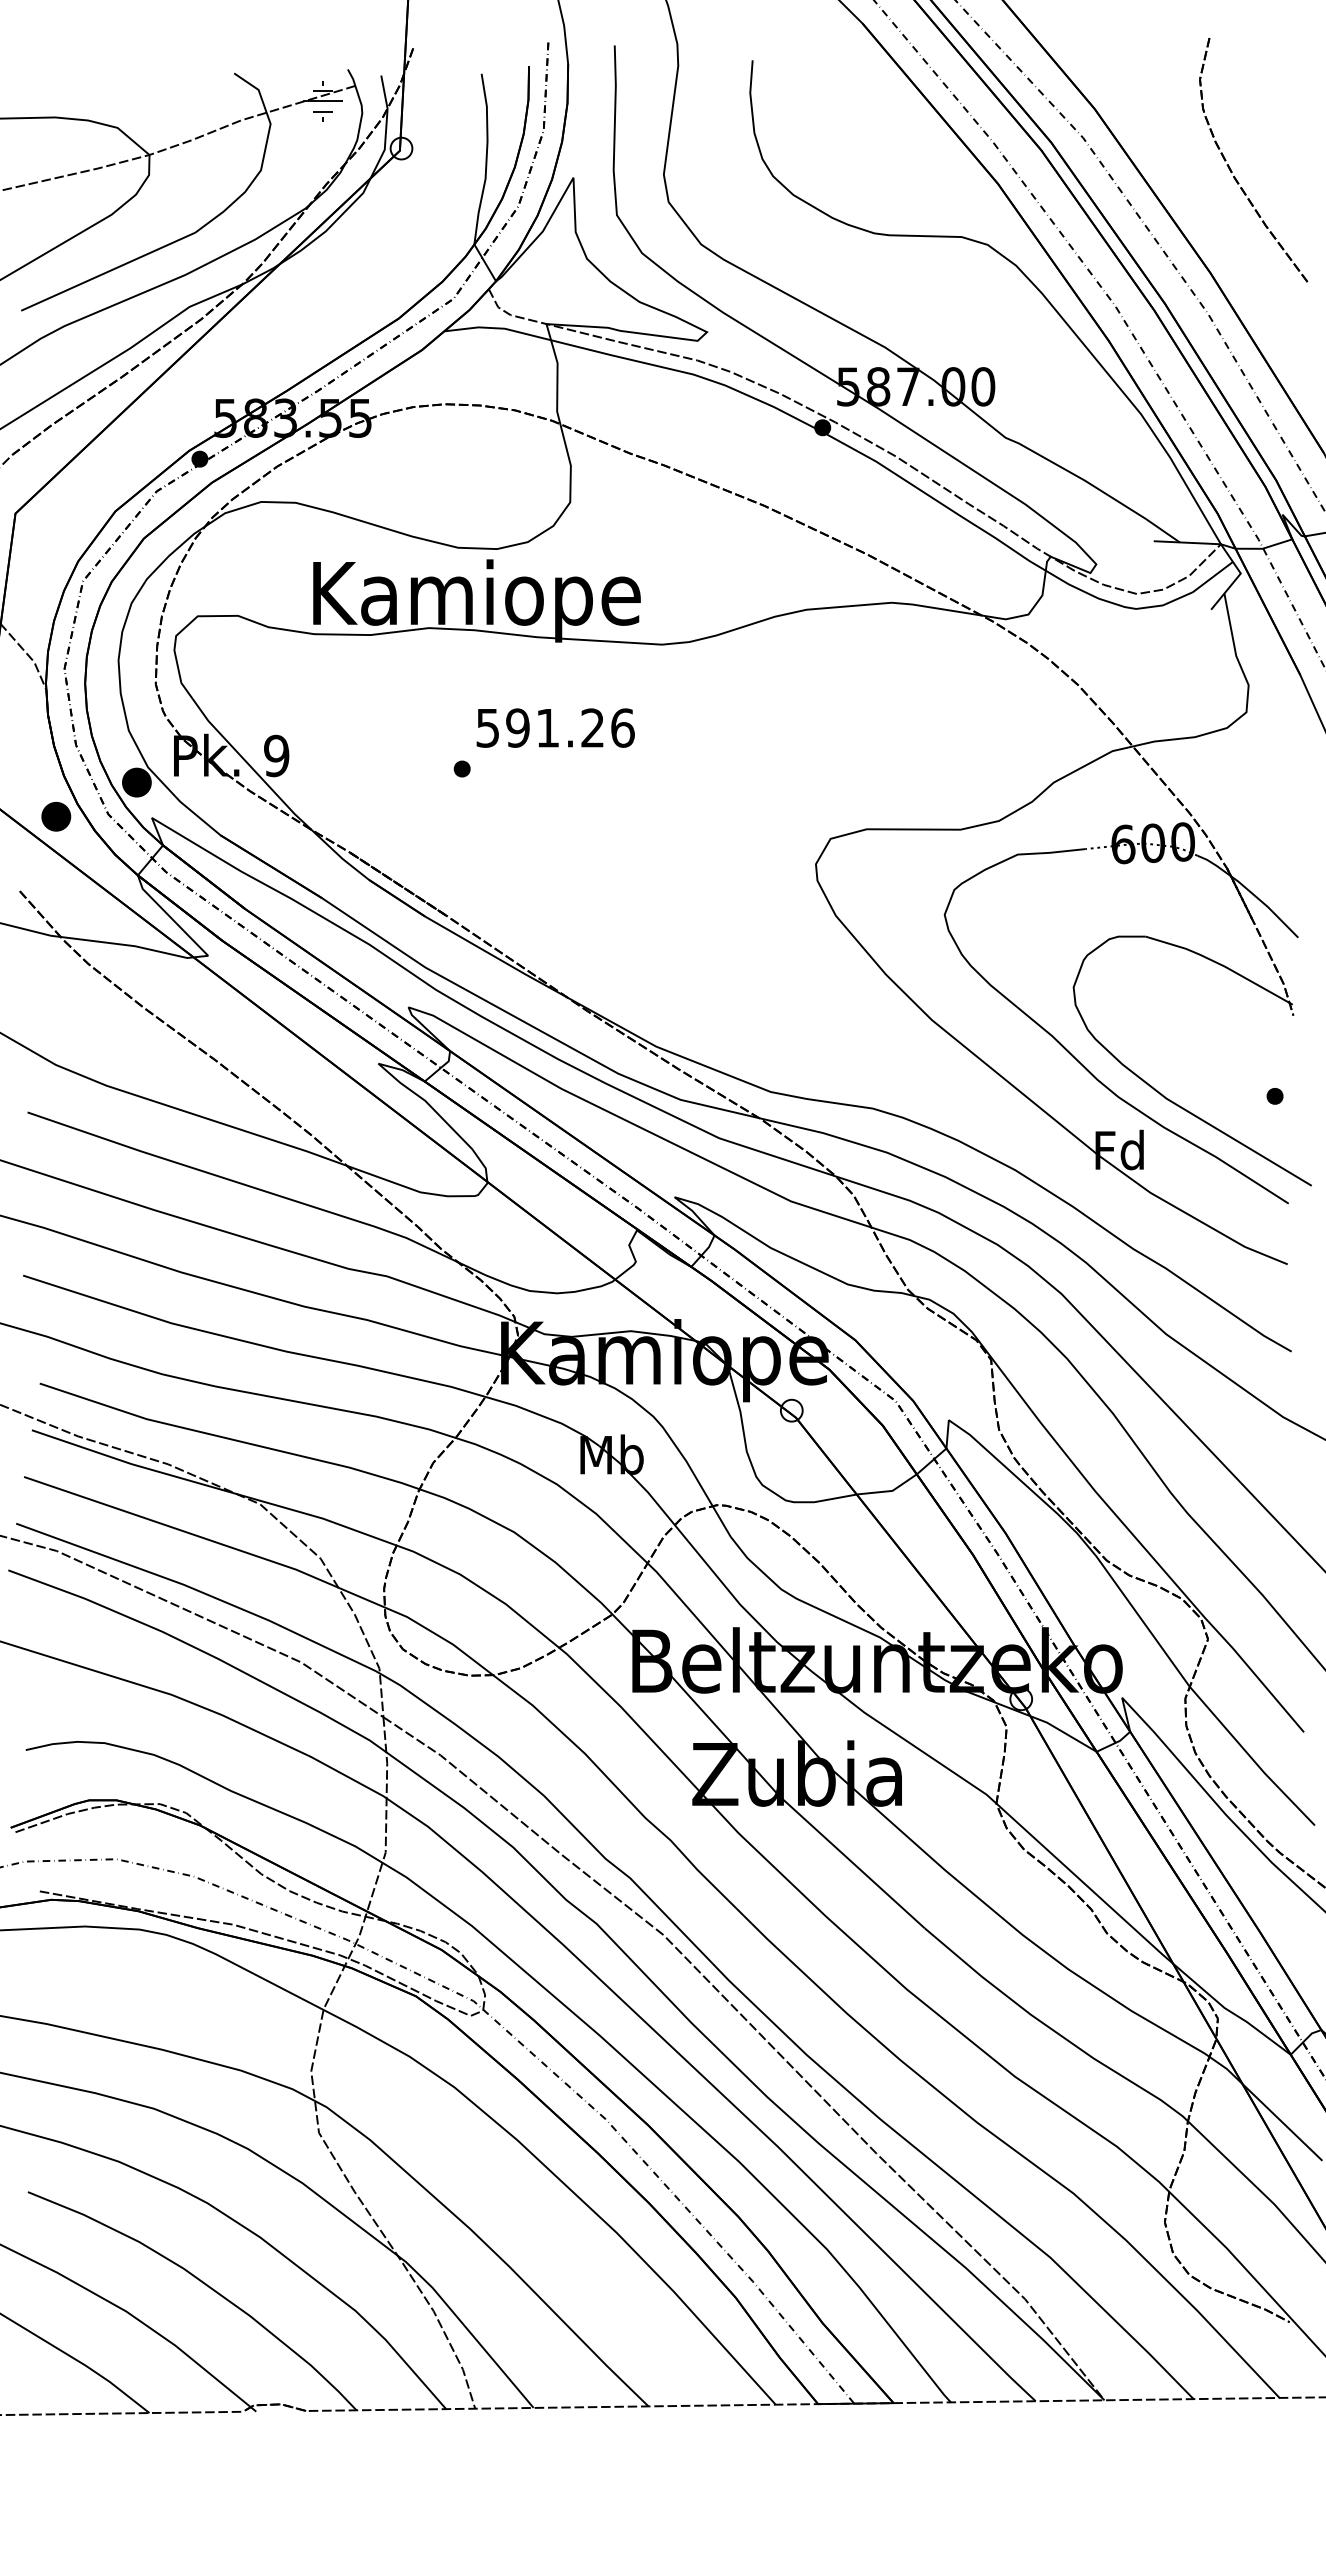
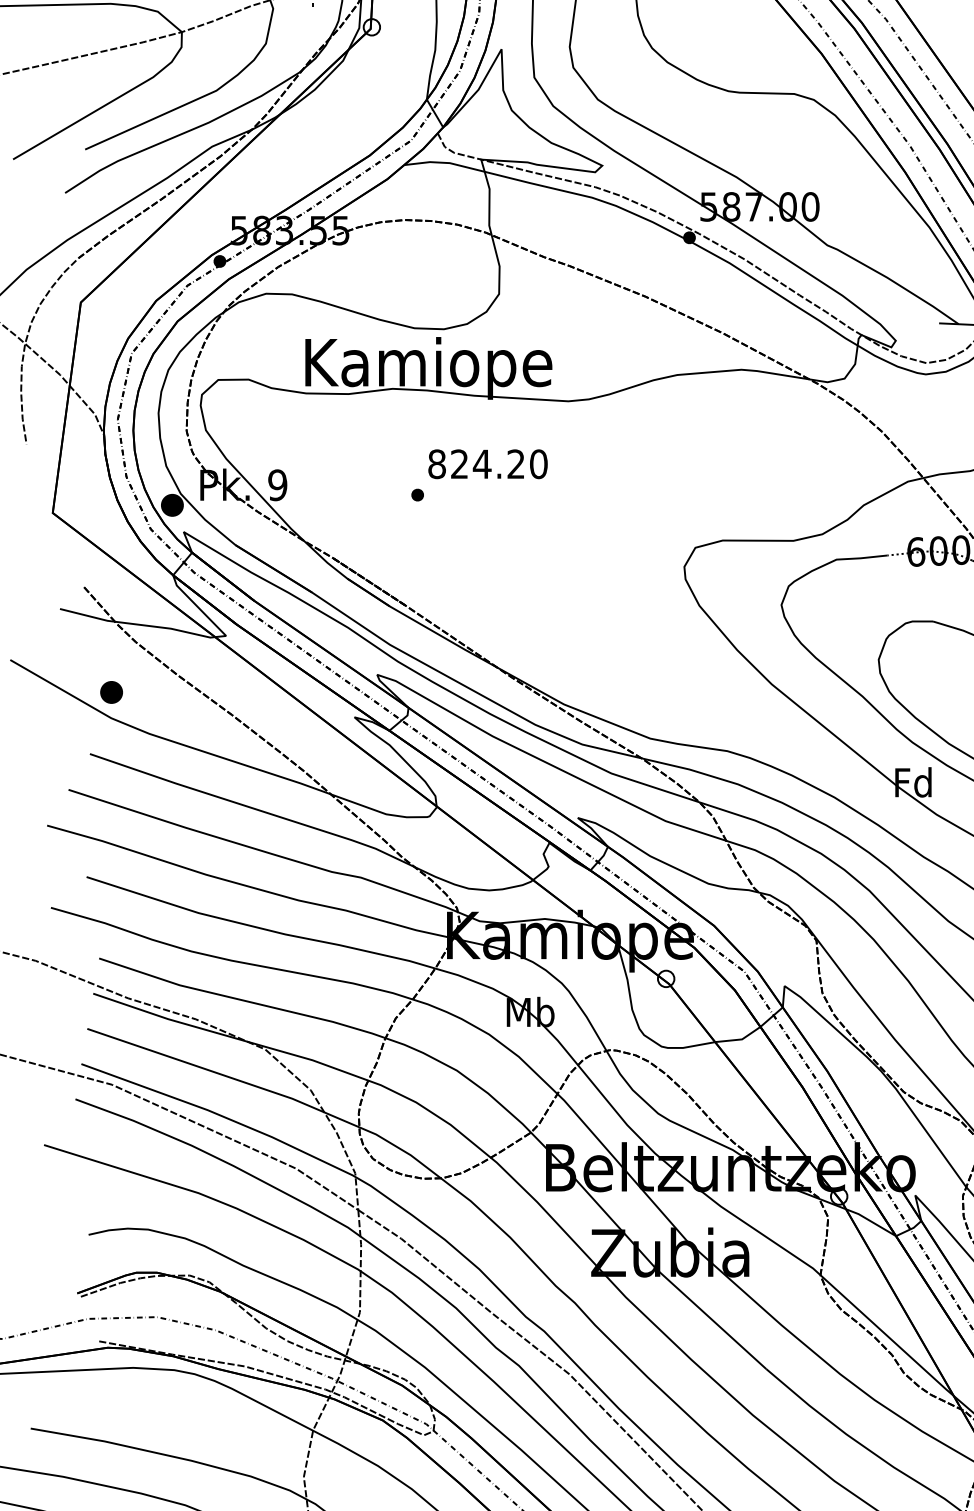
text: (555, 727) -> (488, 463), 591.26 -> 824.20
part: (56, 816) -> (111, 692), moved

